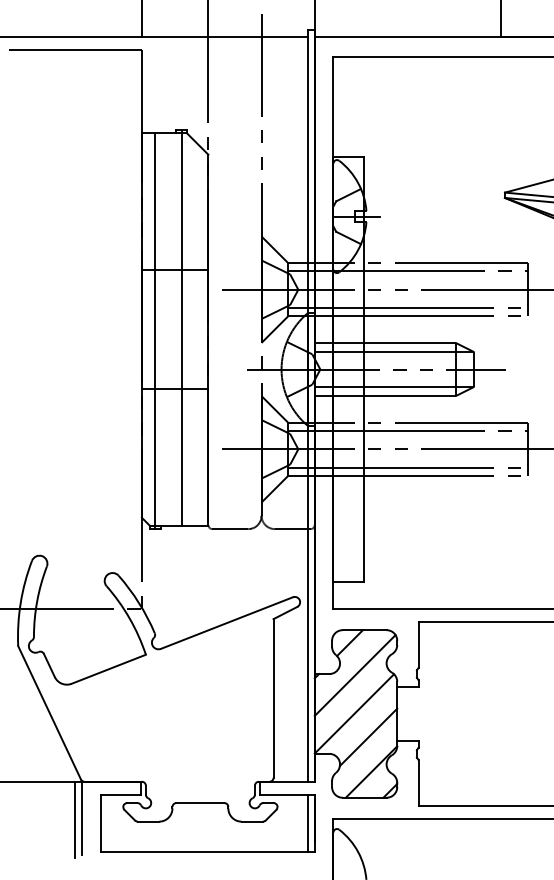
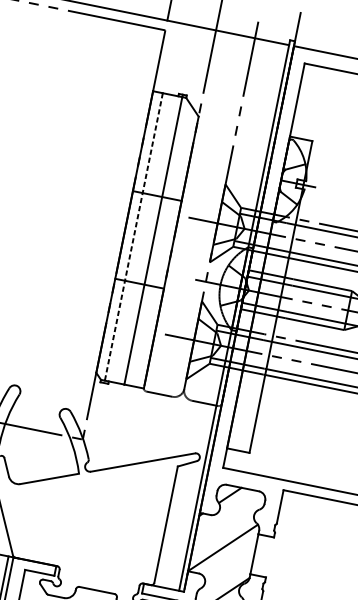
line: (155, 331) -> (133, 238), solid -> dashed
line: (354, 675) -> (228, 519), removed
line: (368, 737) -> (229, 567), removed

